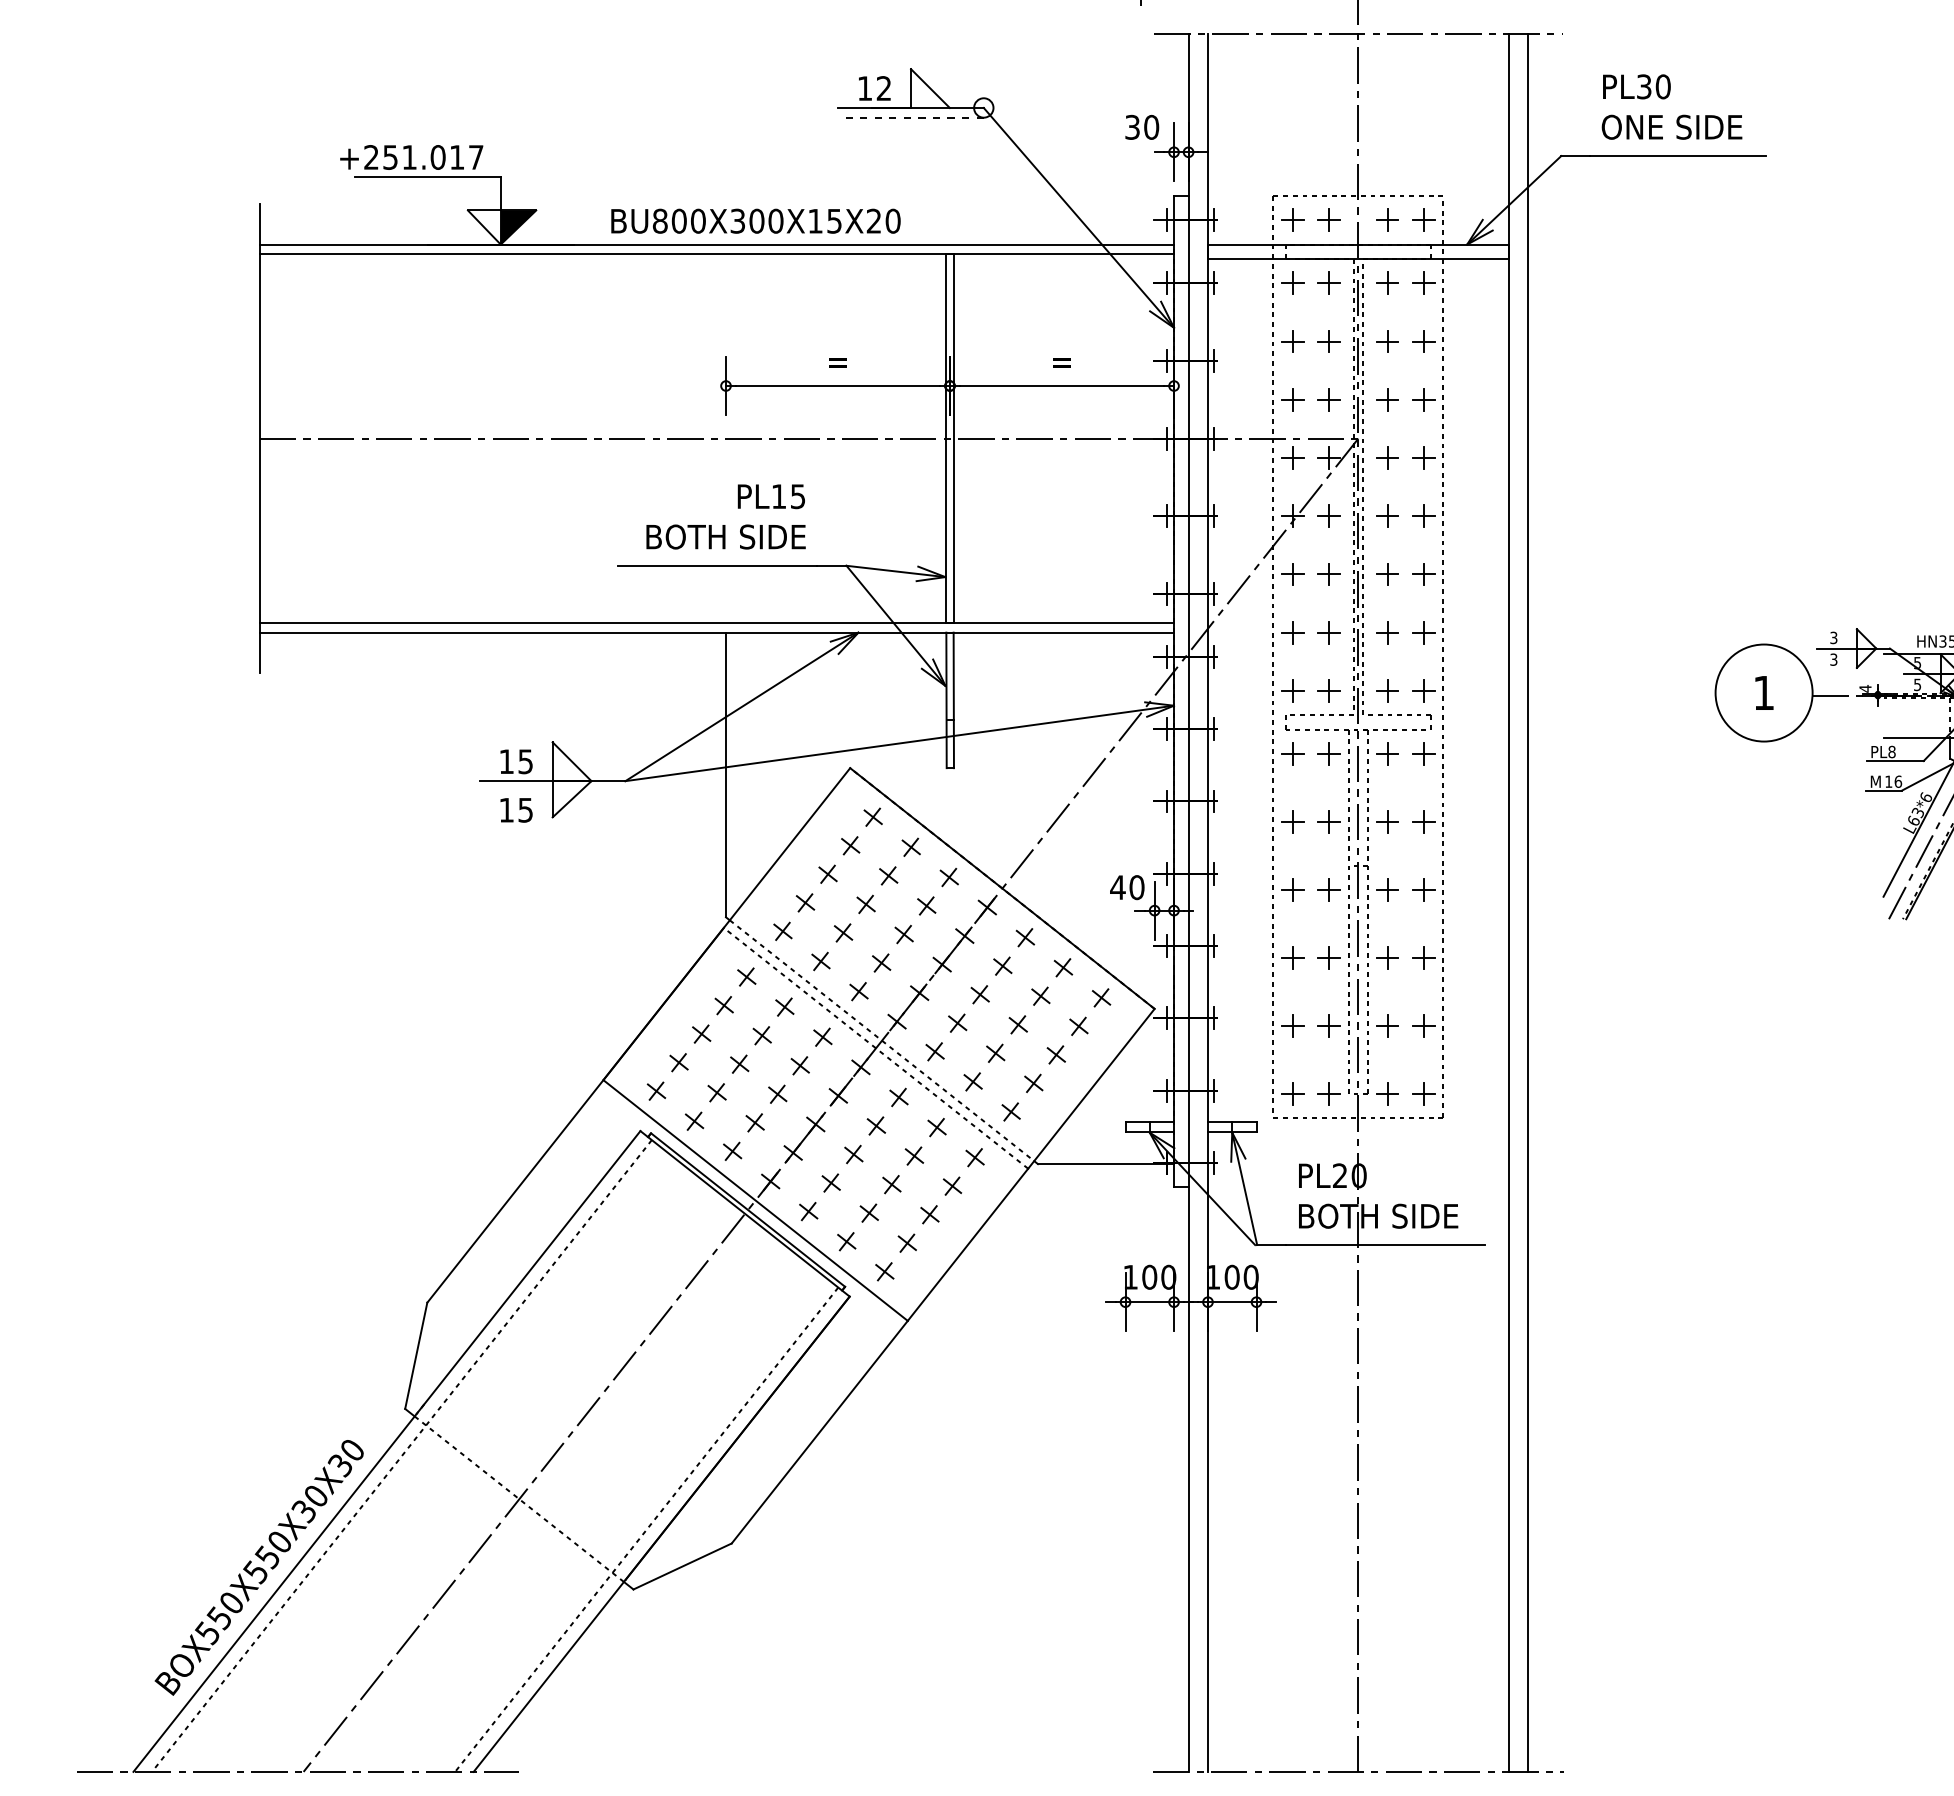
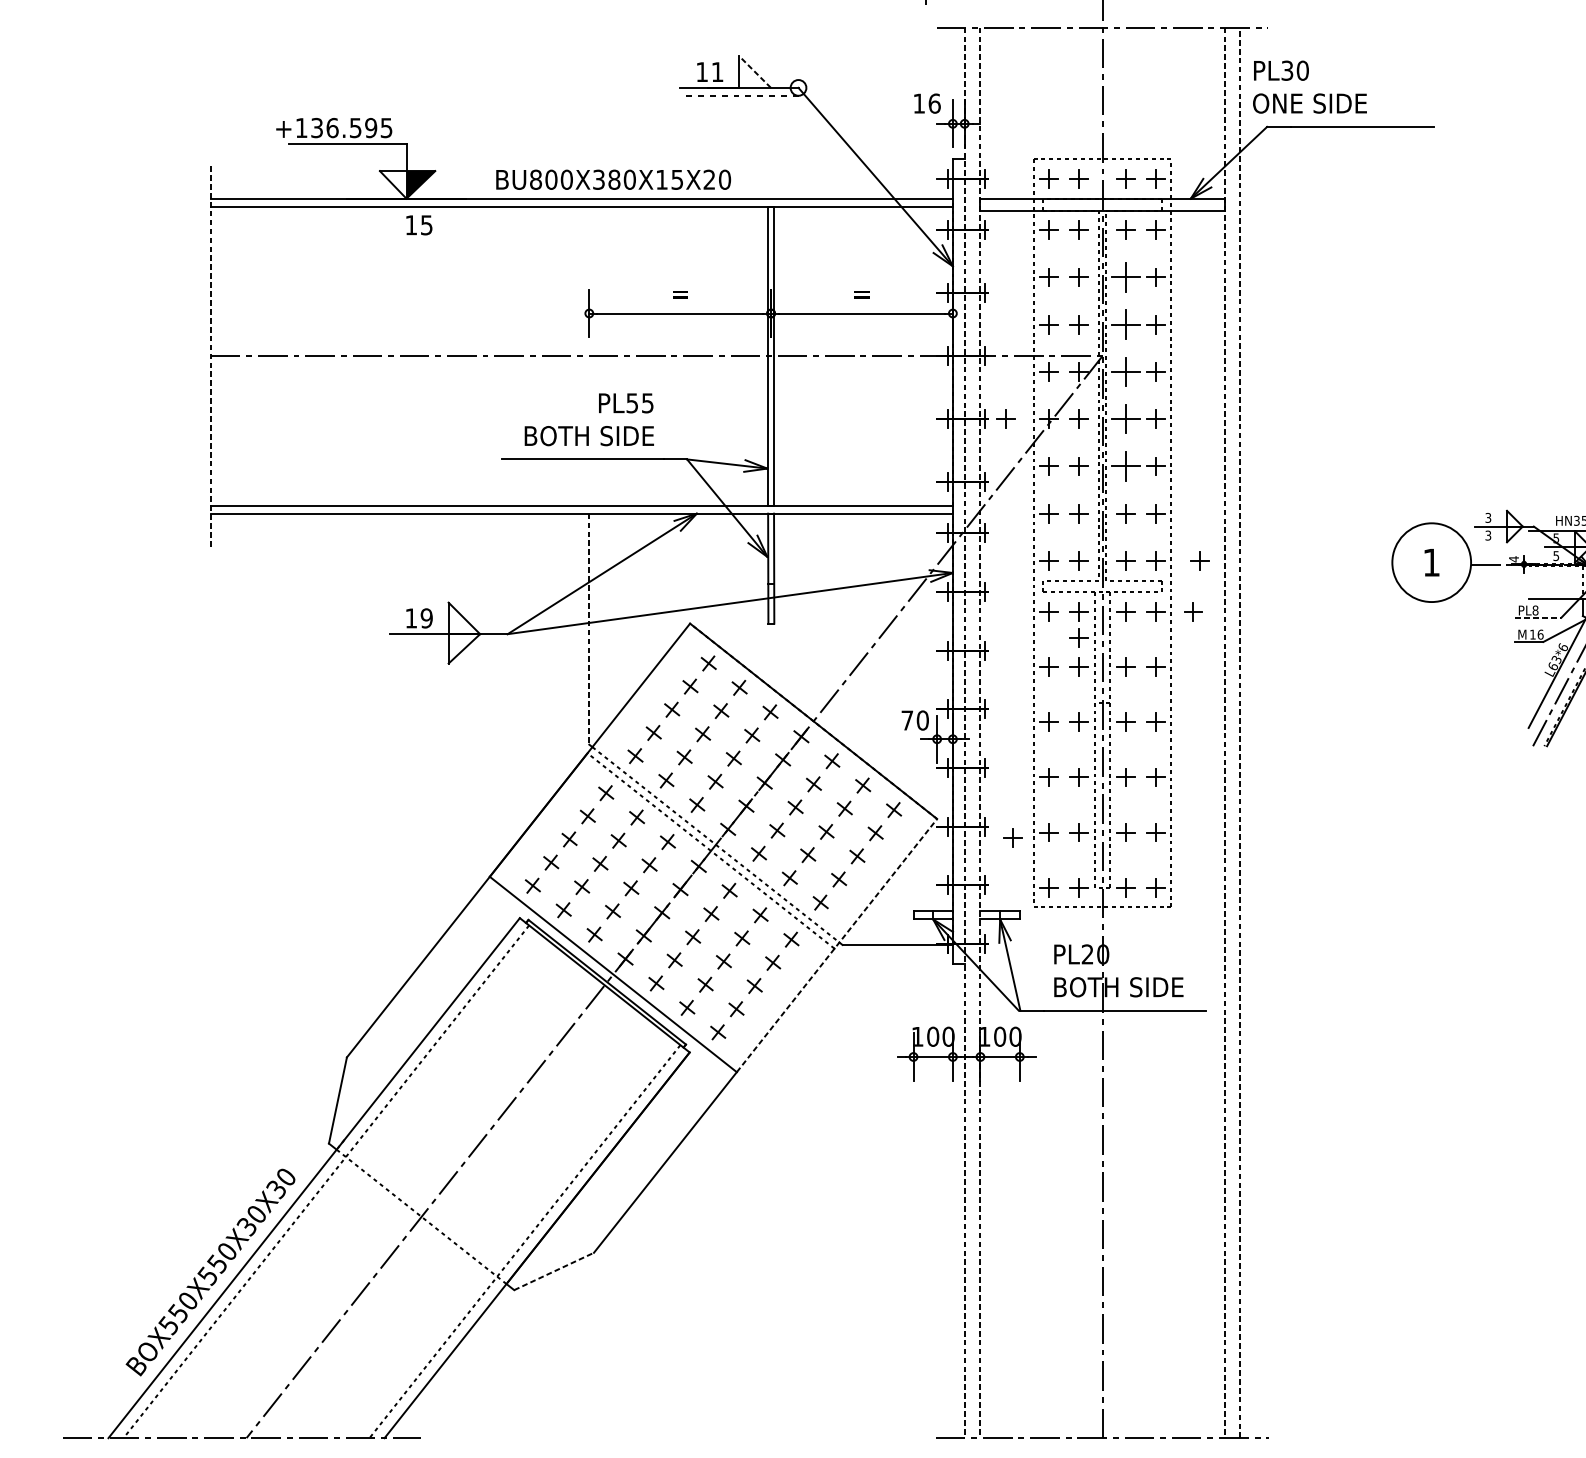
text: (883, 88) -> (717, 72), 12 -> 11
line: (930, 88) -> (755, 72), solid -> dashed
text: (1671, 106) -> (1309, 86), moved
text: (1142, 126) -> (927, 102), 30 -> 16
text: (423, 157) -> (343, 128), +251.017 -> +136.595
text: (756, 221) -> (614, 180), BU800X300X15X20 -> BU800X380X15X20
part: (1387, 341) -> (1126, 277), size x1.6
part: (1387, 399) -> (1126, 324), size x1.6
line: (259, 438) -> (210, 356), solid -> dashed
part: (1387, 457) -> (1126, 371), size x1.6
text: (778, 496) -> (631, 403), PL15 -> PL55
part: (1238, 515) -> (1005, 418), added
part: (1387, 515) -> (1126, 418), size x1.6
part: (1387, 574) -> (1126, 466), size x1.6
part: (1478, 690) -> (1199, 560), added
part: (1470, 753) -> (1193, 611), added
text: (525, 761) -> (426, 618), 15 -> 19
line: (1895, 761) -> (1538, 618), solid -> dashed
line: (726, 775) -> (589, 629), solid -> dashed
part: (1328, 785) -> (1078, 637), added
text: (516, 810) -> (419, 225), moved
text: (1117, 887) -> (907, 720), 40 -> 70
line: (1528, 902) -> (1240, 732), solid -> dashed
line: (1188, 903) -> (964, 733), solid -> dashed
line: (1207, 903) -> (980, 733), solid -> dashed
line: (1508, 903) -> (1224, 733), solid -> dashed
part: (1247, 1032) -> (1012, 838), added
line: (1031, 1164) -> (837, 945), solid -> dashed
line: (683, 1566) -> (554, 1271), solid -> dashed

